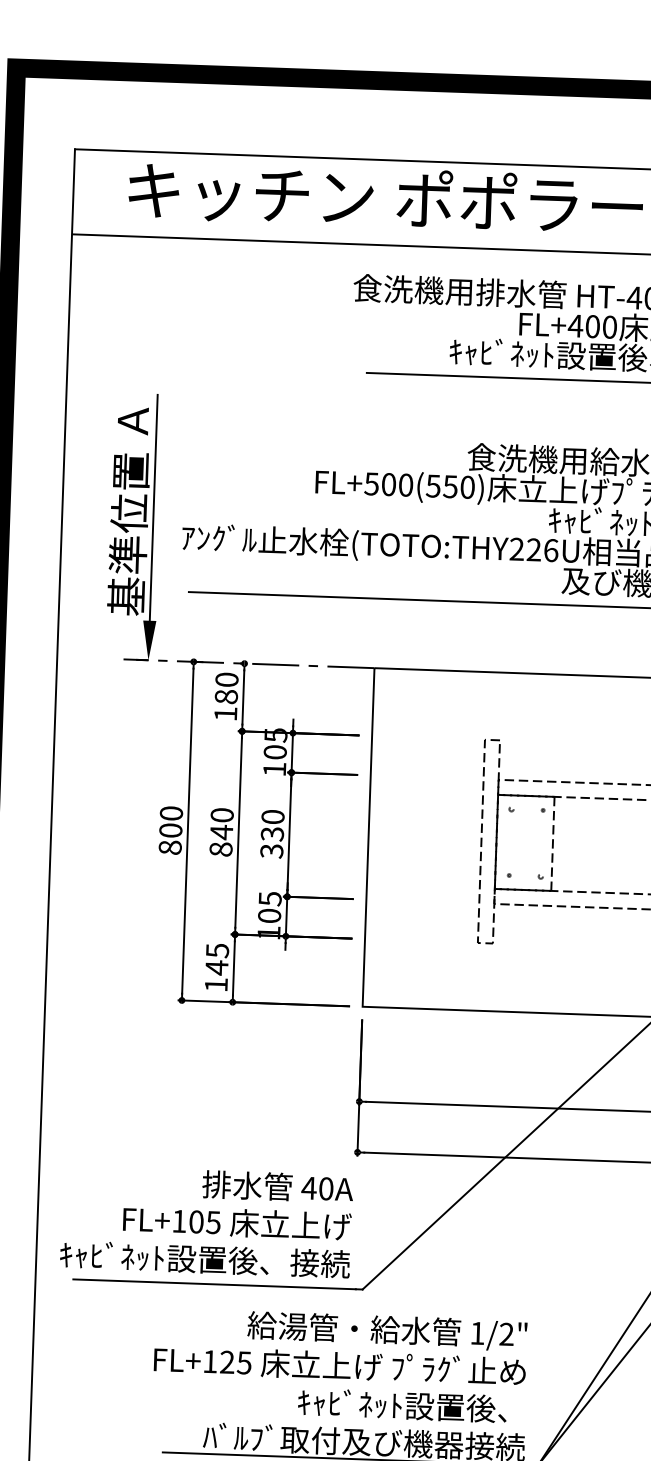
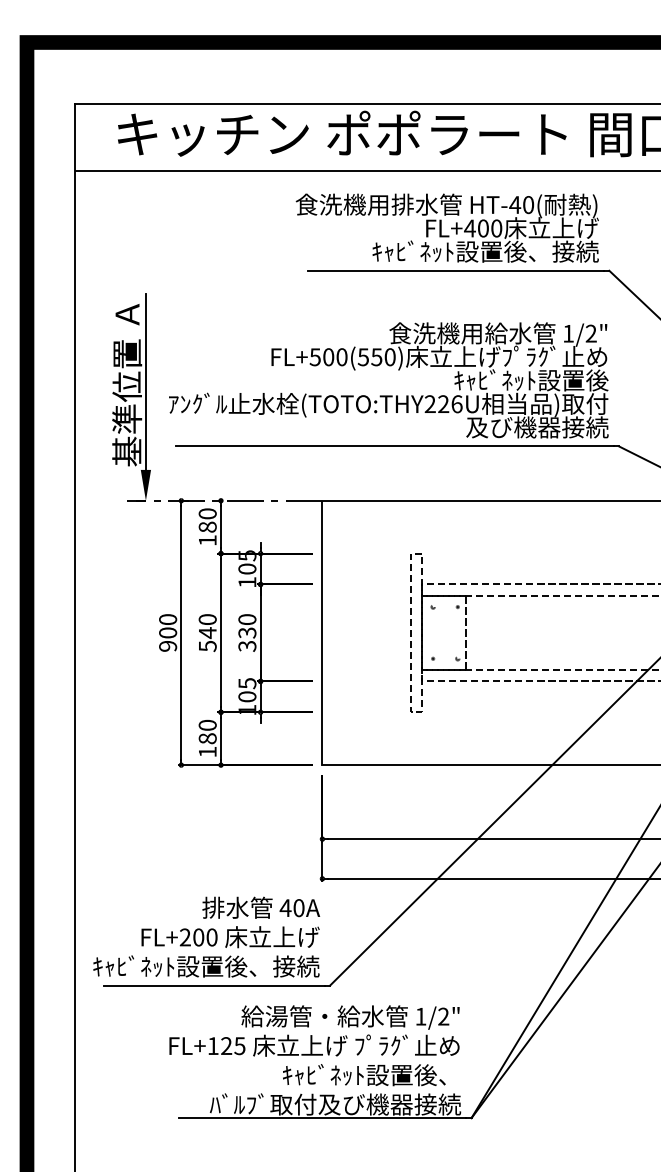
text: (170, 846) -> (168, 645), 800 -> 900
text: (220, 849) -> (207, 646), 840 -> 540
text: (216, 958) -> (207, 731), 145 -> 180
text: (196, 1221) -> (198, 937), FL+105 -> FL+200

